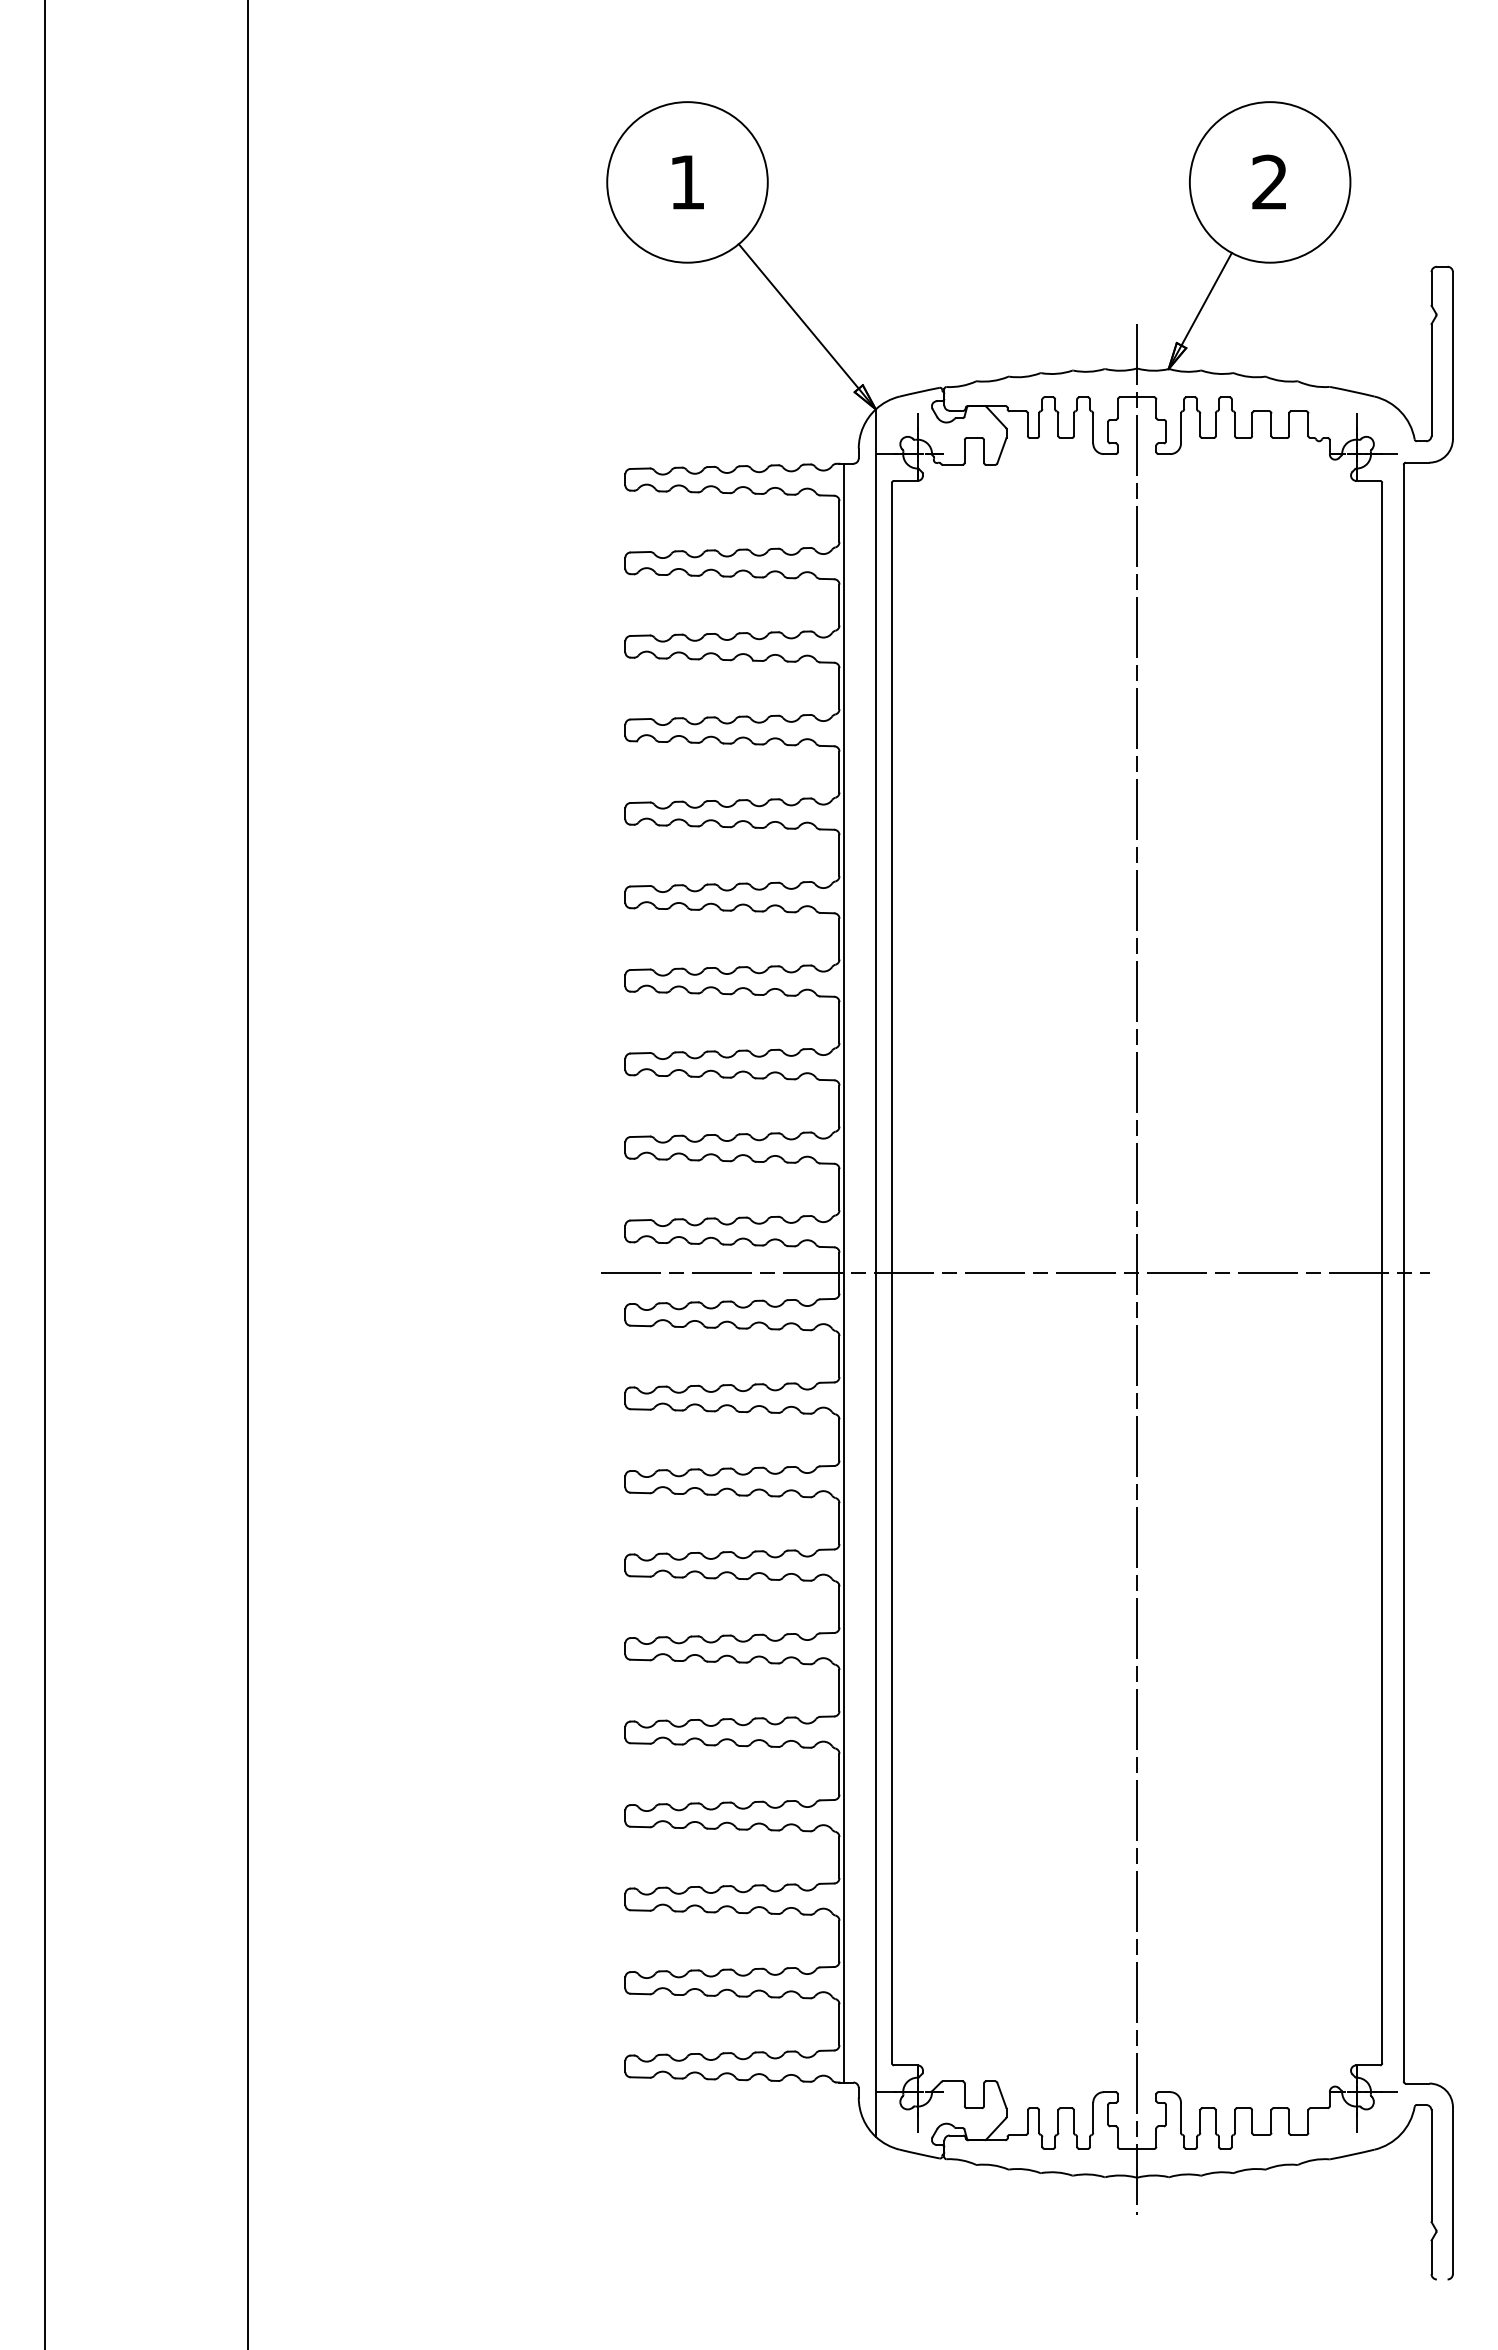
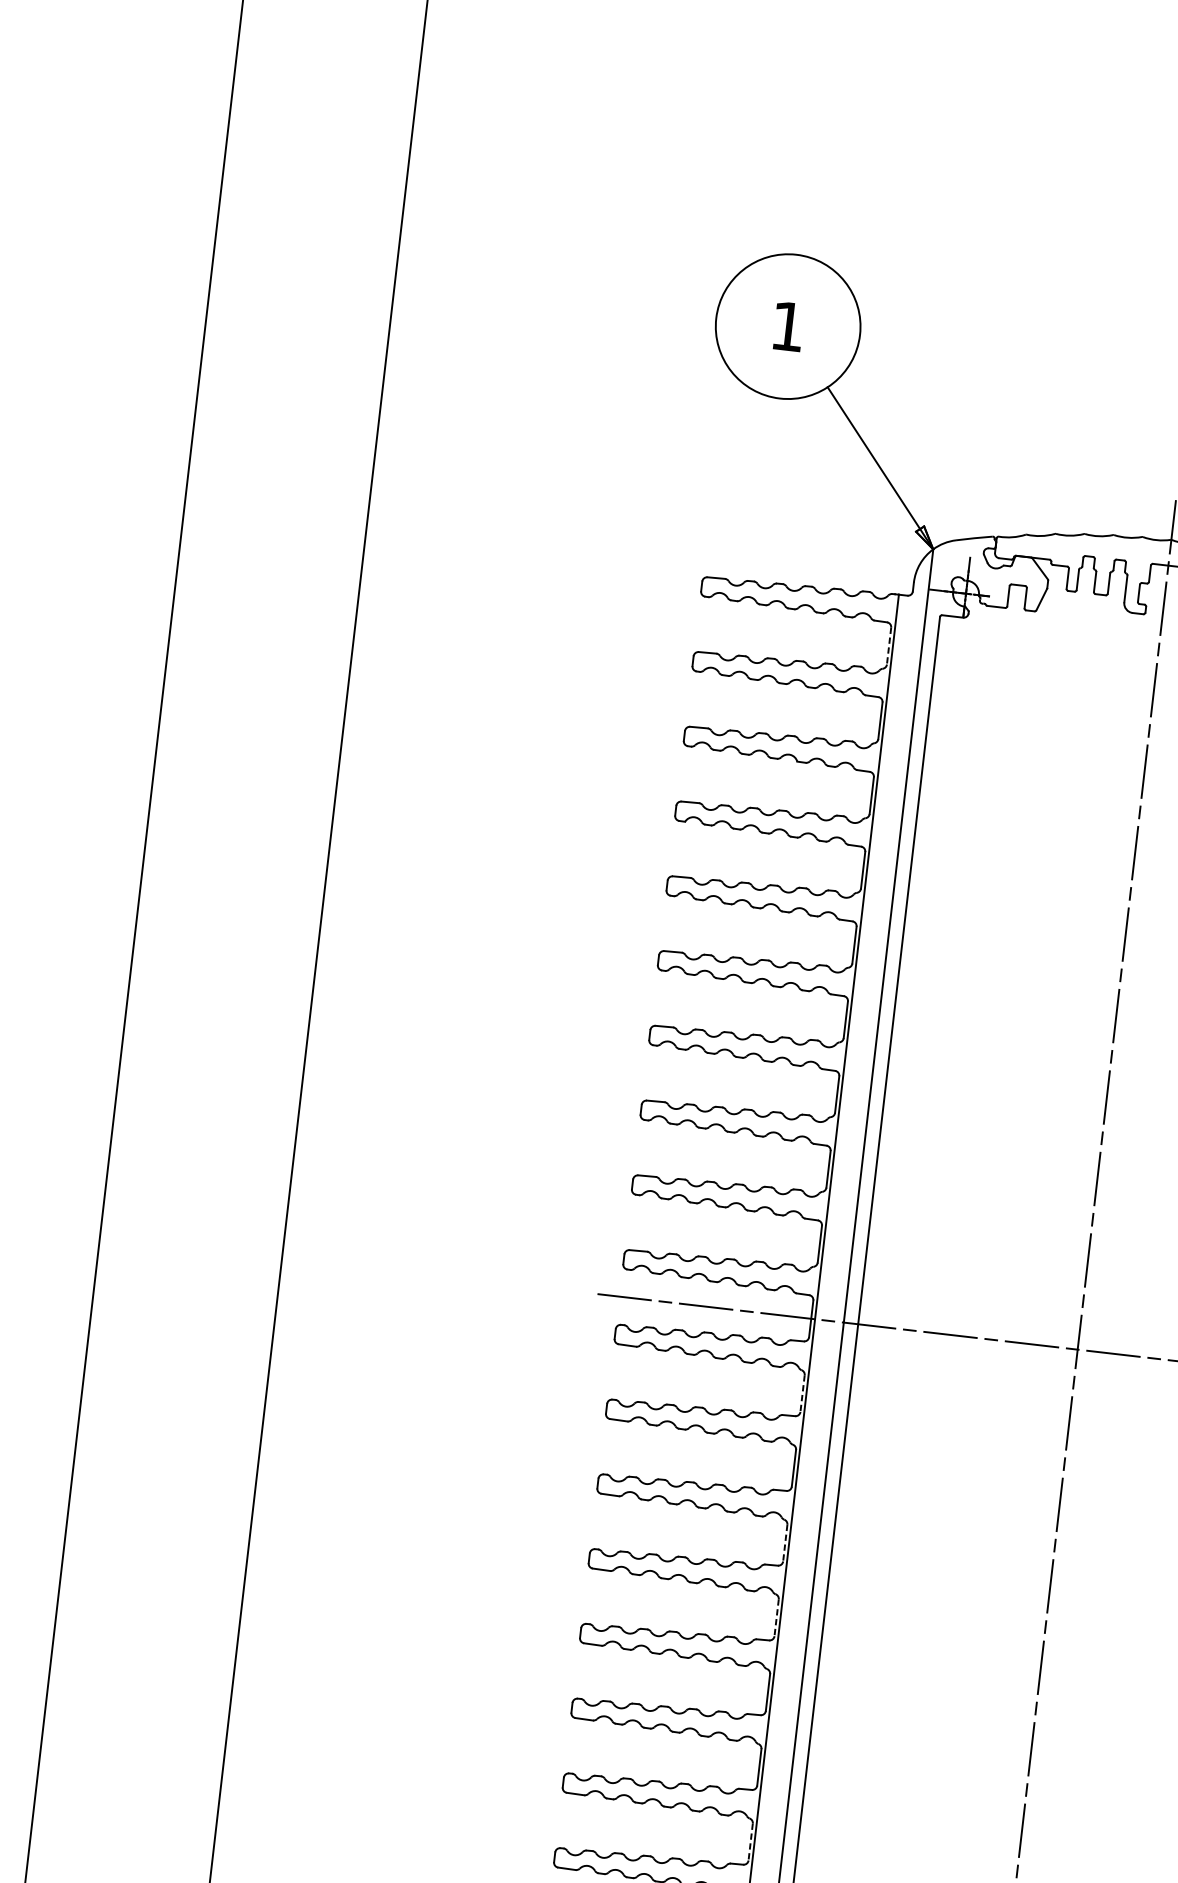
line: (839, 521) -> (889, 645), solid -> dashed
line: (839, 1357) -> (802, 1394), solid -> dashed
line: (839, 1524) -> (785, 1543), solid -> dashed
line: (839, 1607) -> (776, 1618), solid -> dashed
line: (839, 1857) -> (750, 1841), solid -> dashed

